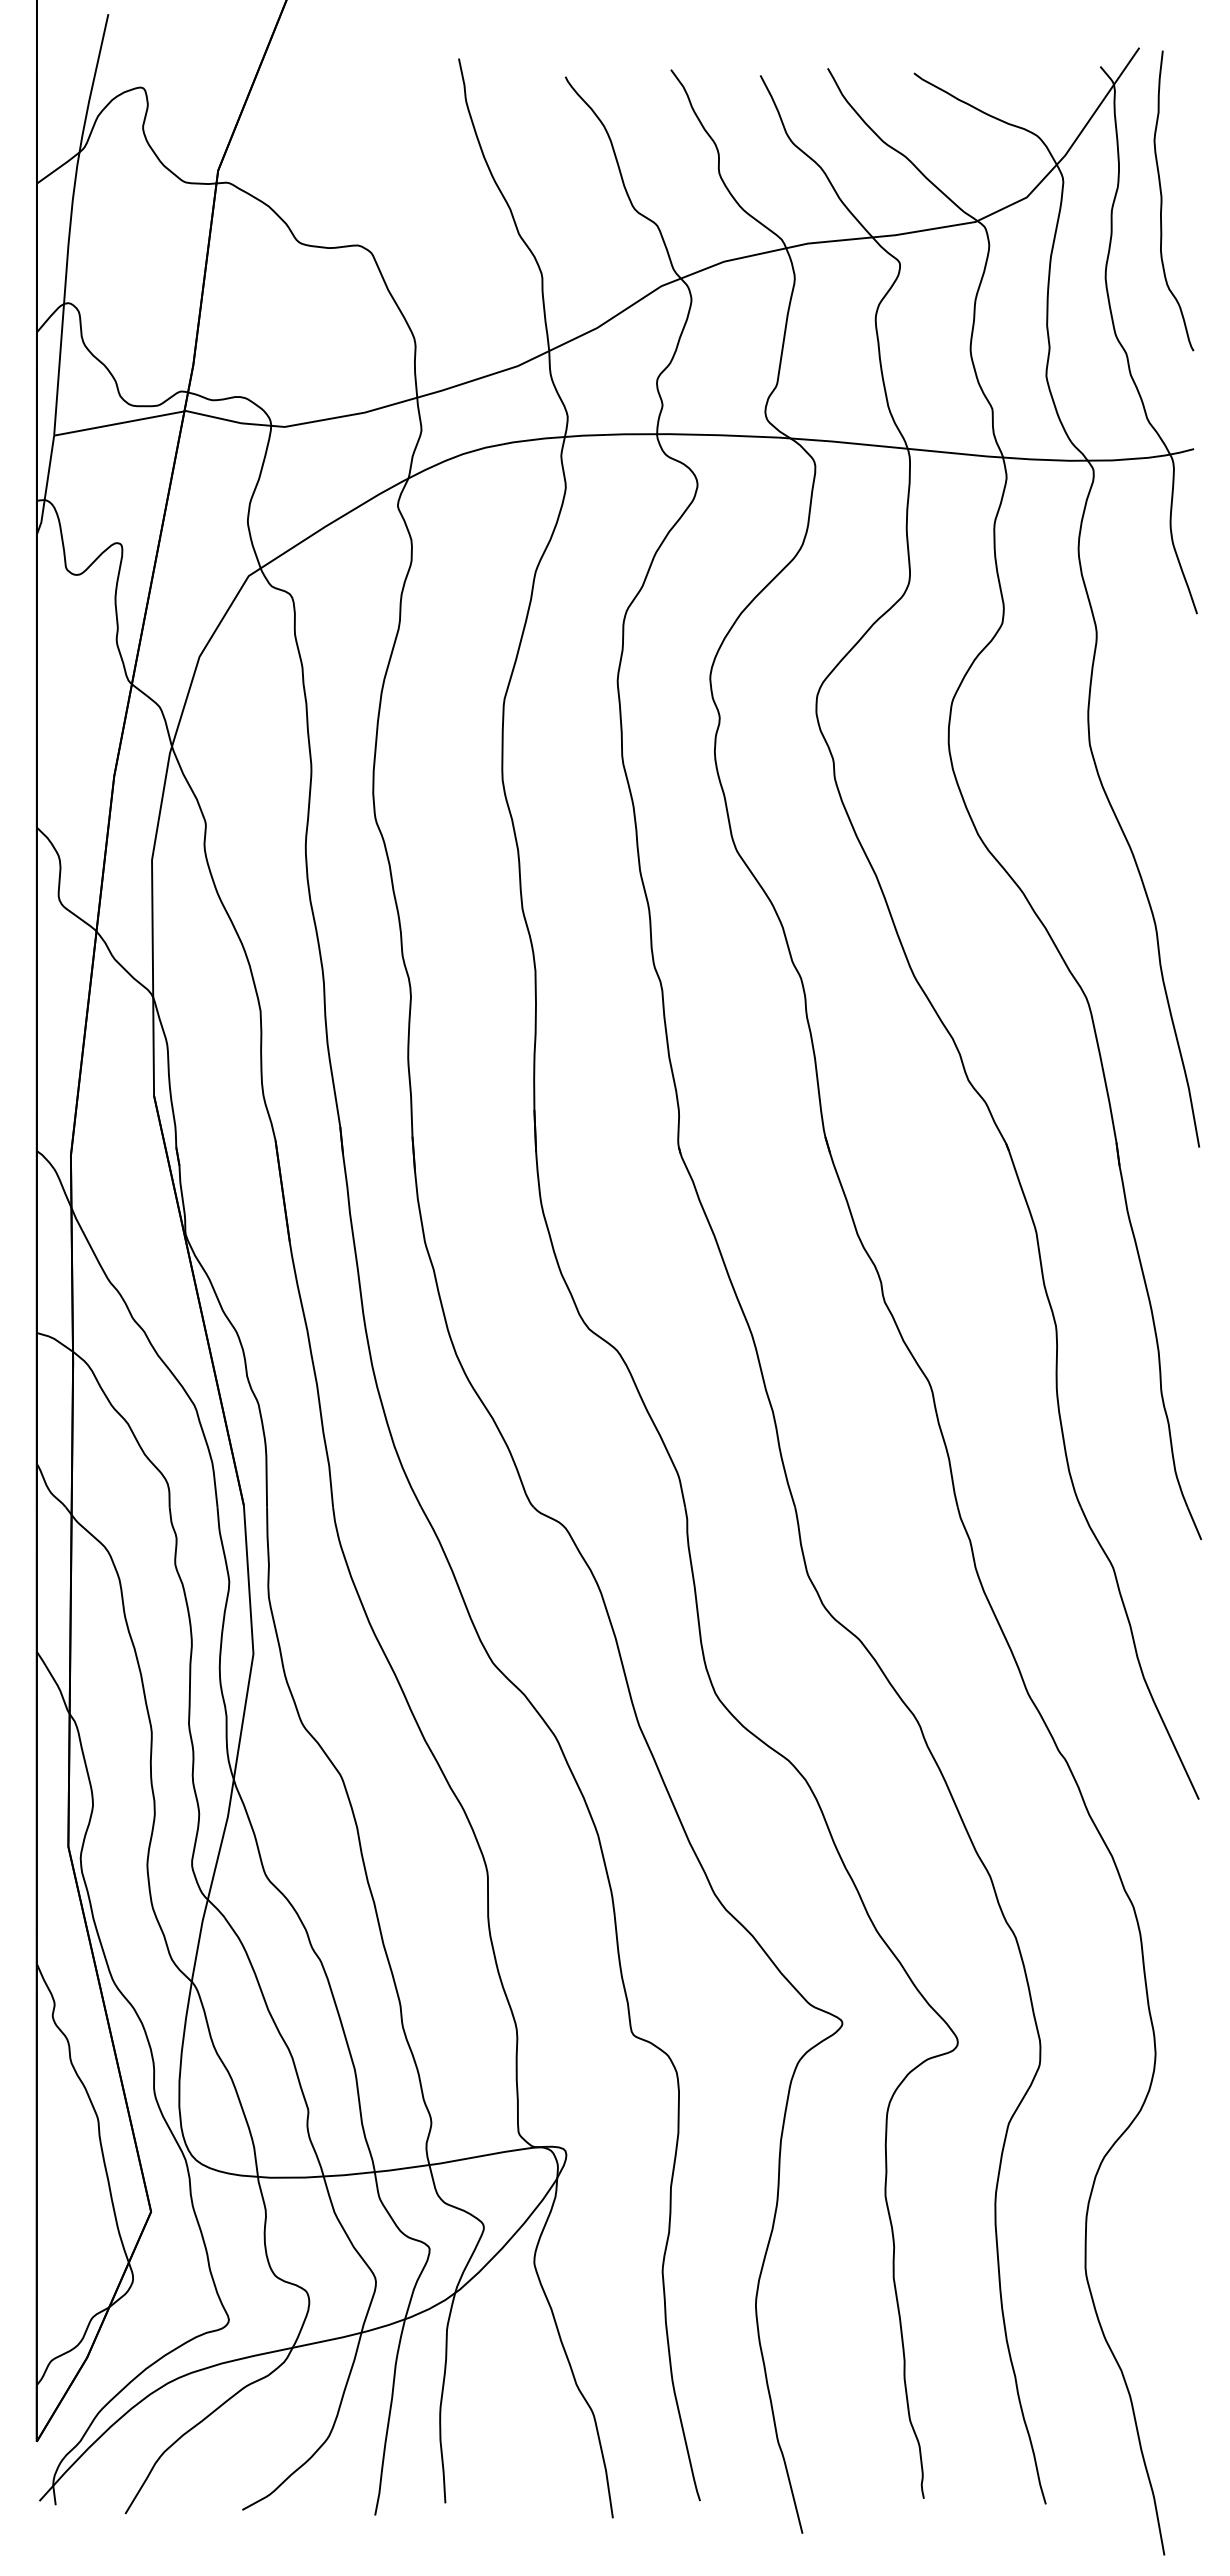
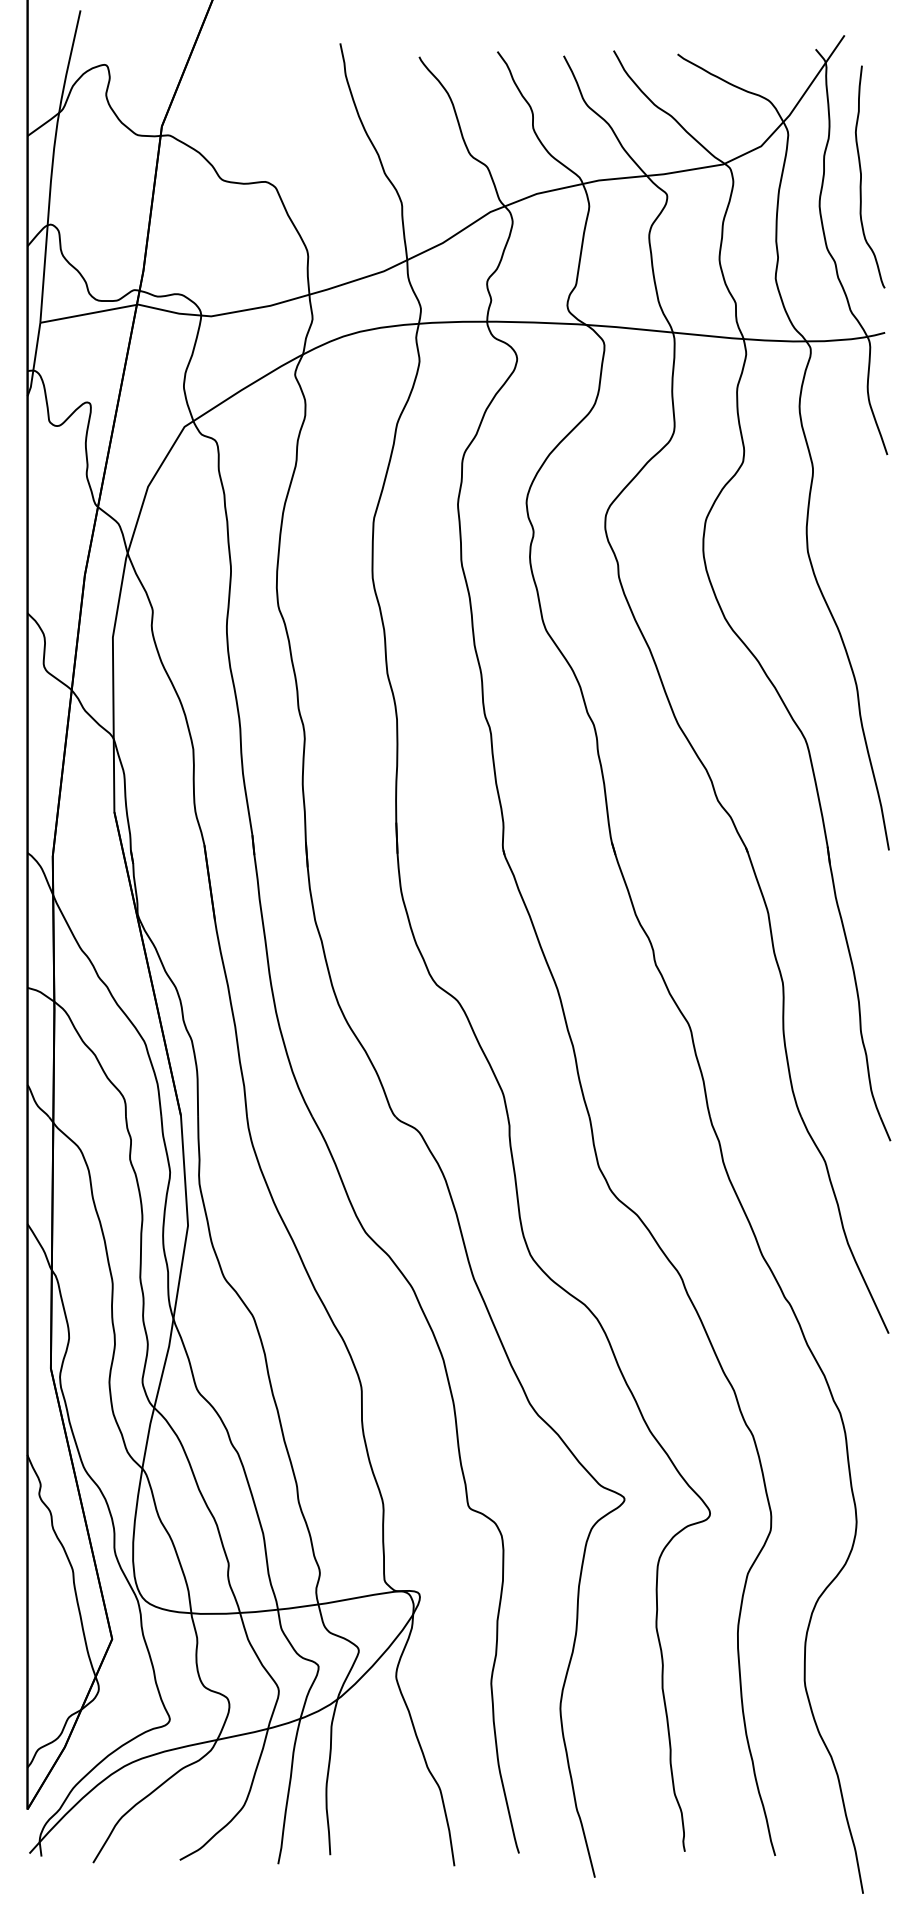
curve: (1162, 200) -> (861, 176), moved

